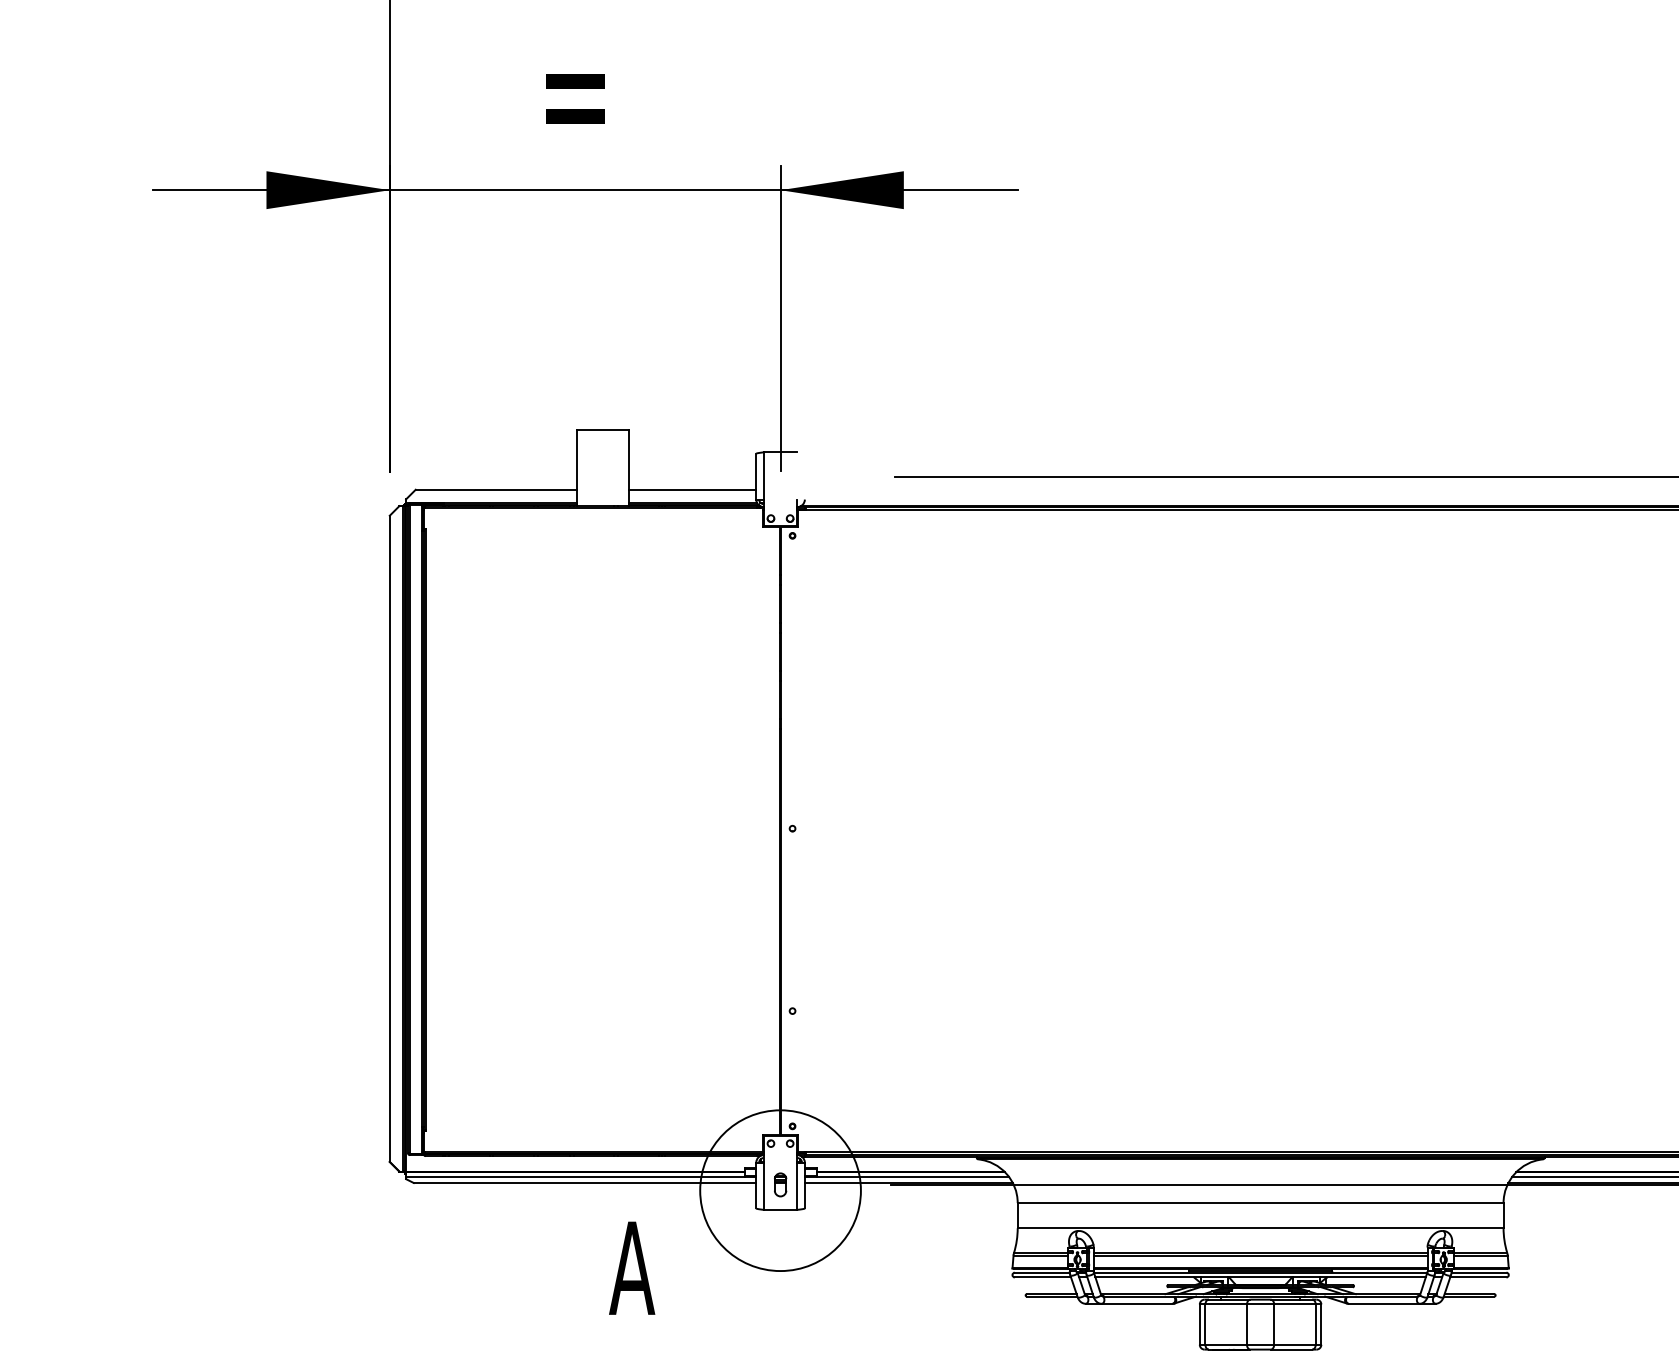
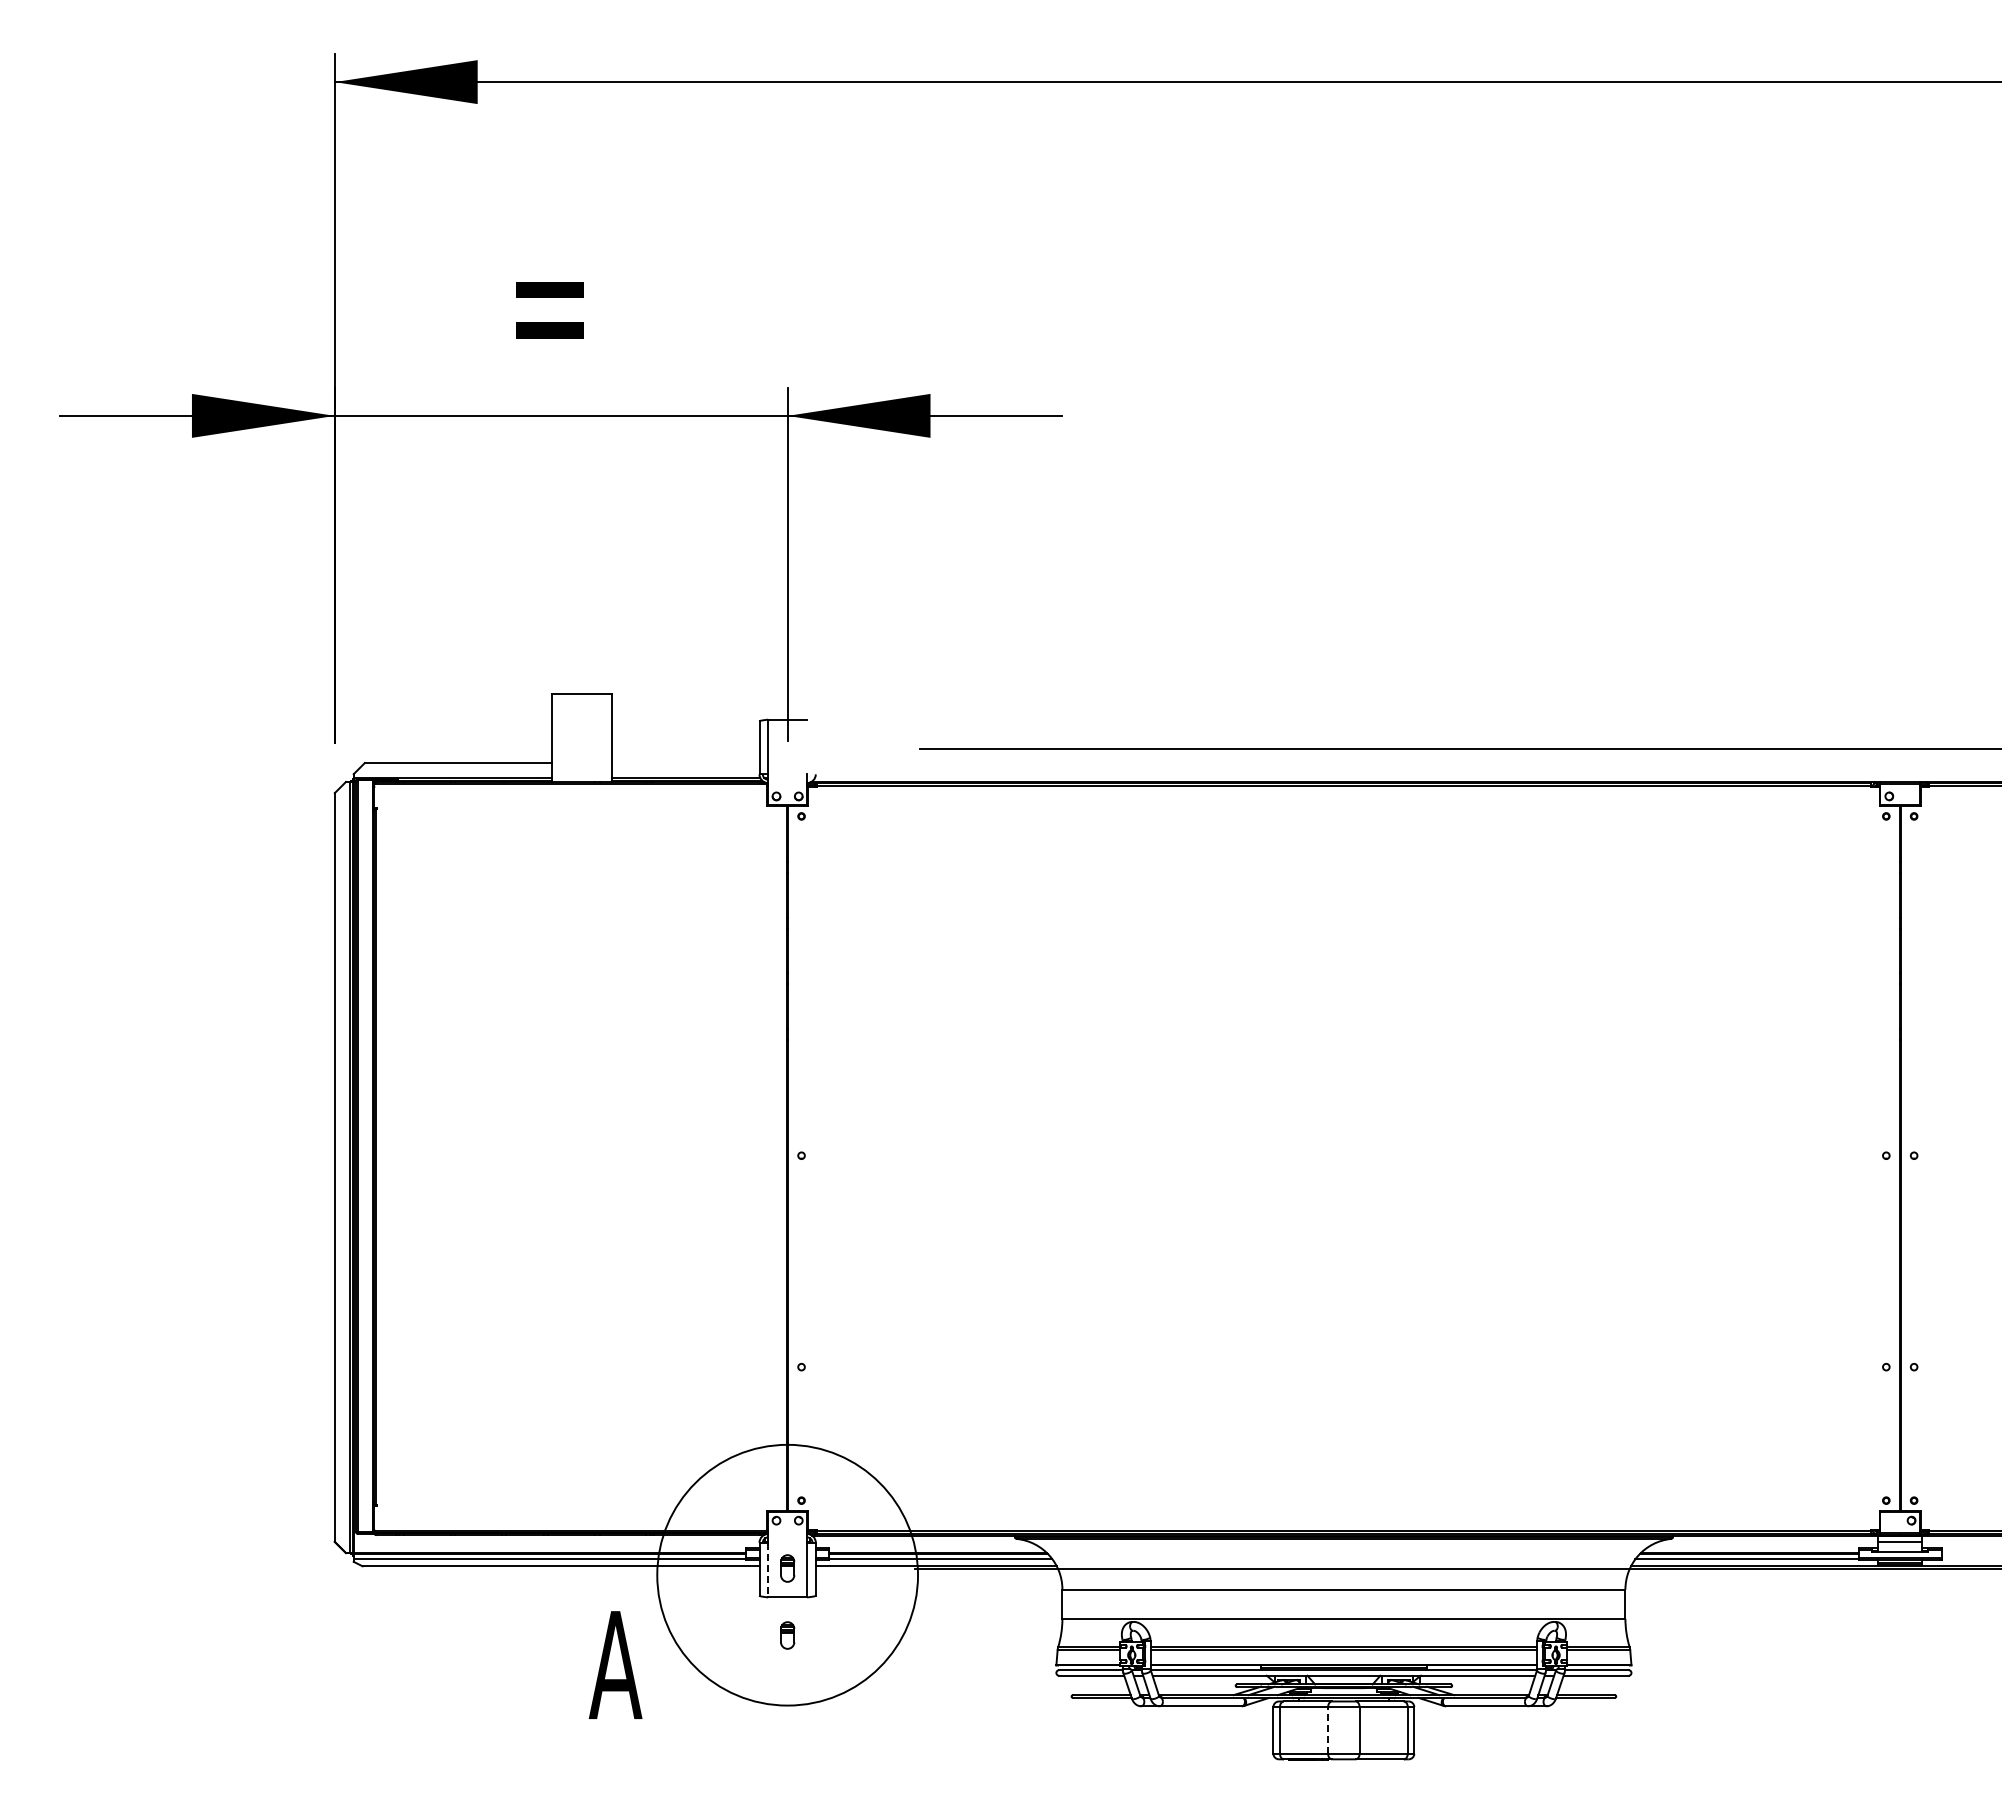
line: (692, 490) -> (685, 763), removed
line: (764, 1186) -> (768, 1570), solid -> dashed
circle: (780, 1190) -> (787, 1575), size x1.4
part: (780, 1242) -> (787, 1635), added
line: (1247, 1323) -> (1328, 1729), solid -> dashed

